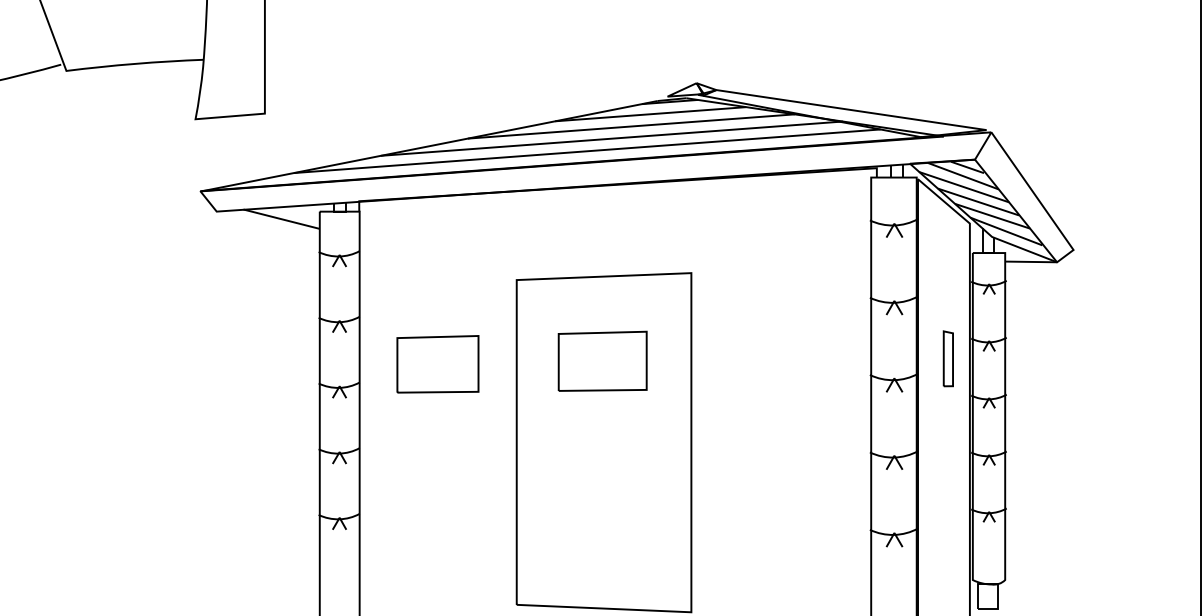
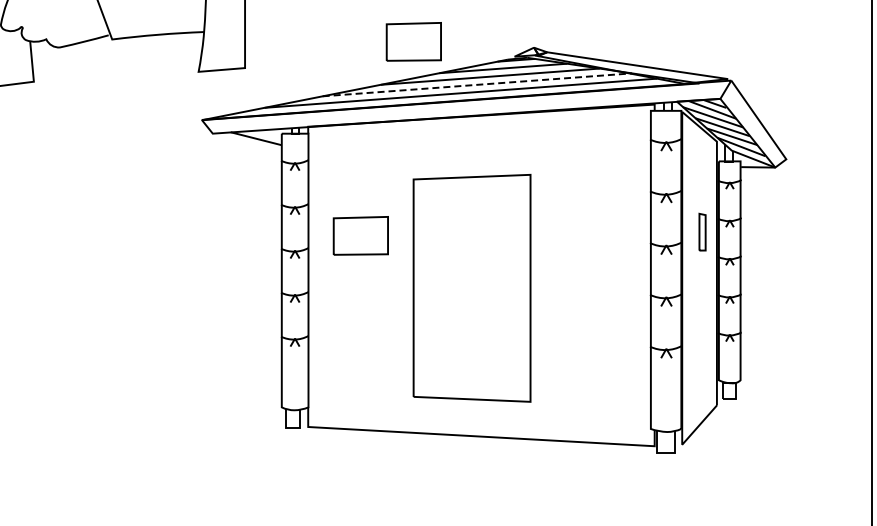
part: (516, 73) -> (413, 41), added
line: (612, 138) -> (477, 84), solid -> dashed
part: (601, 360) -> (470, 233), removed

